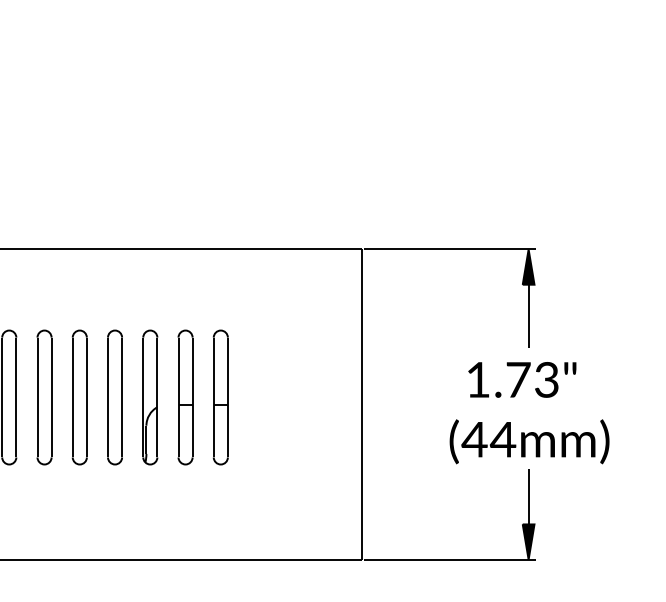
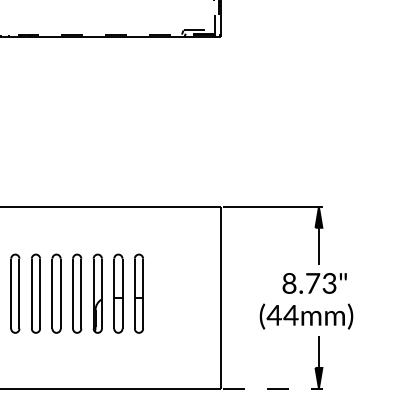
text: (478, 380) -> (289, 283), 1.73" -> 8.73"
text: (529, 441) -> (306, 316), moved
line: (450, 559) -> (273, 388), solid -> dashed

